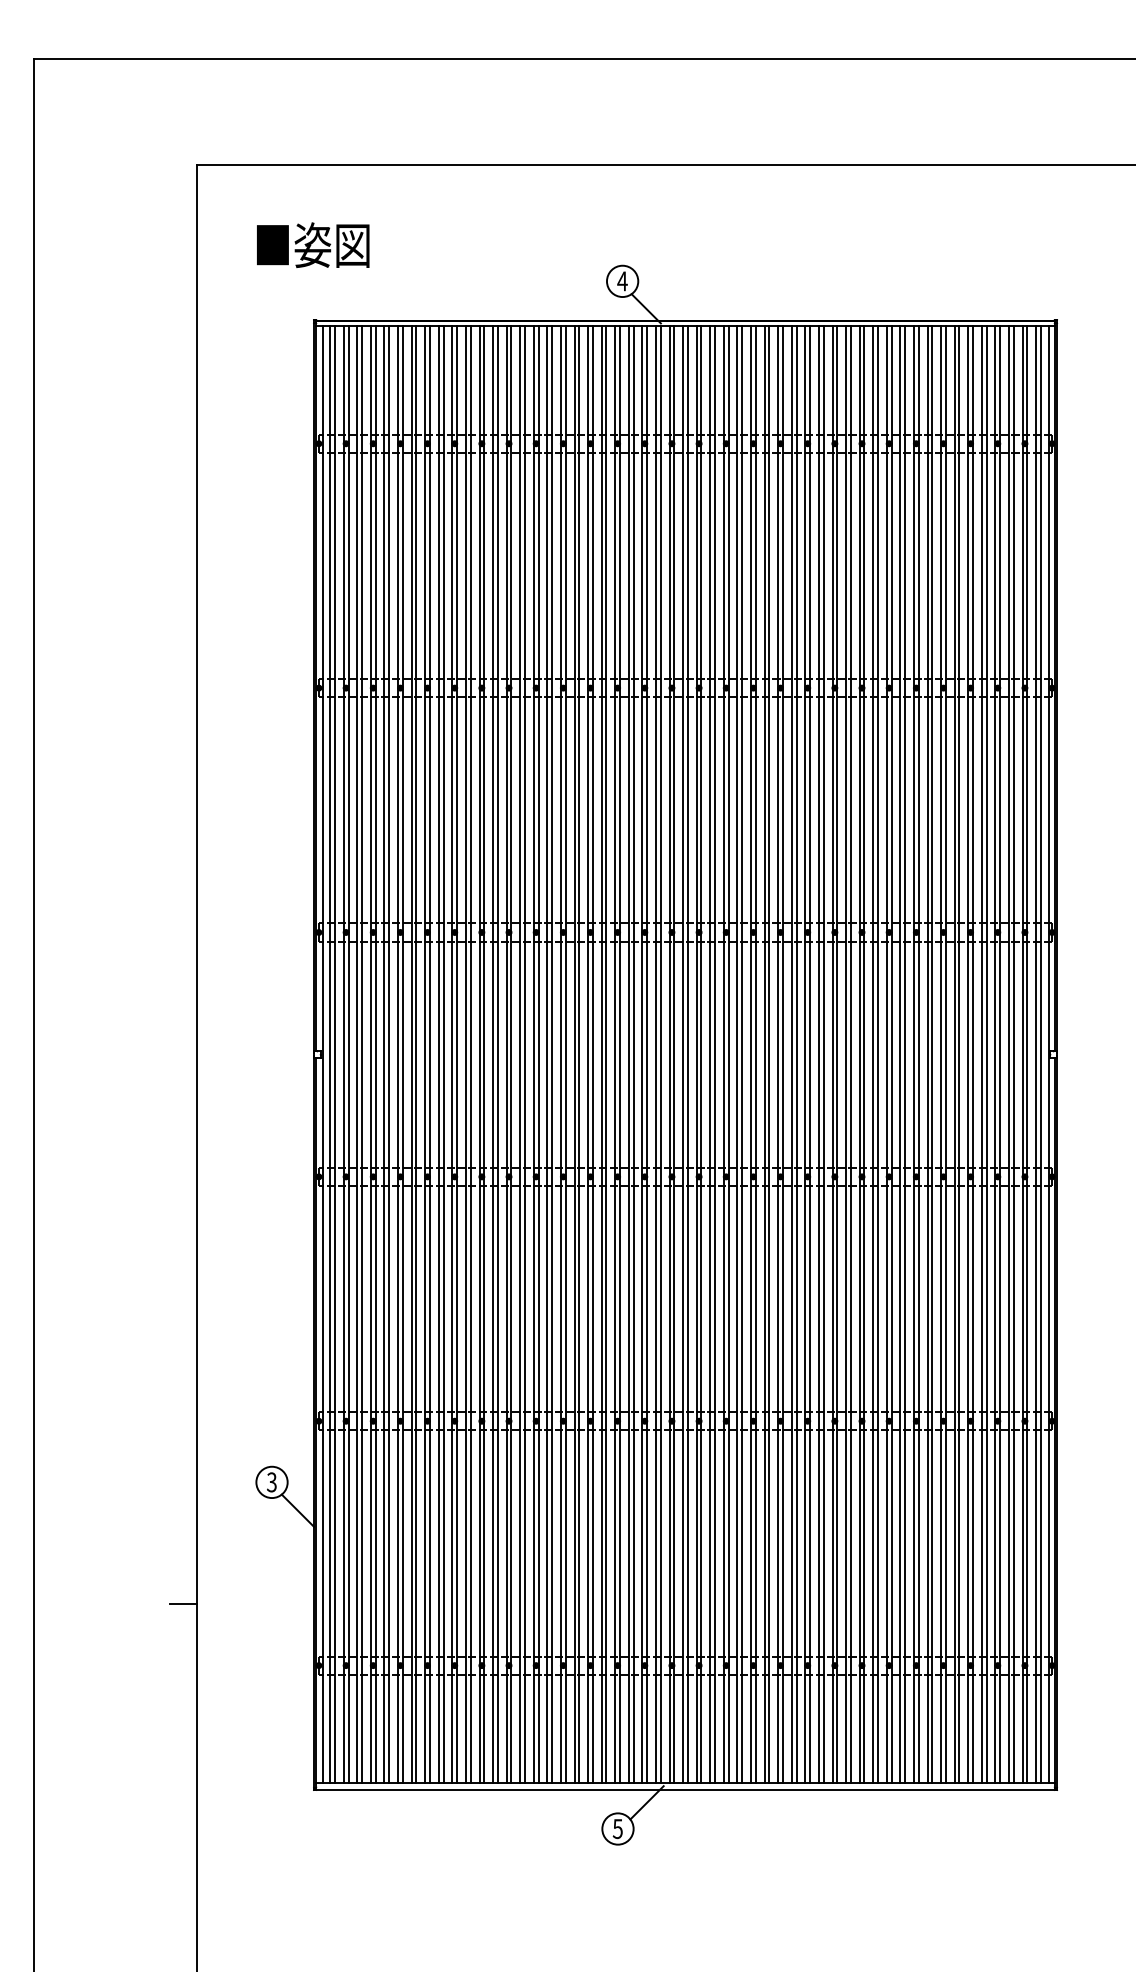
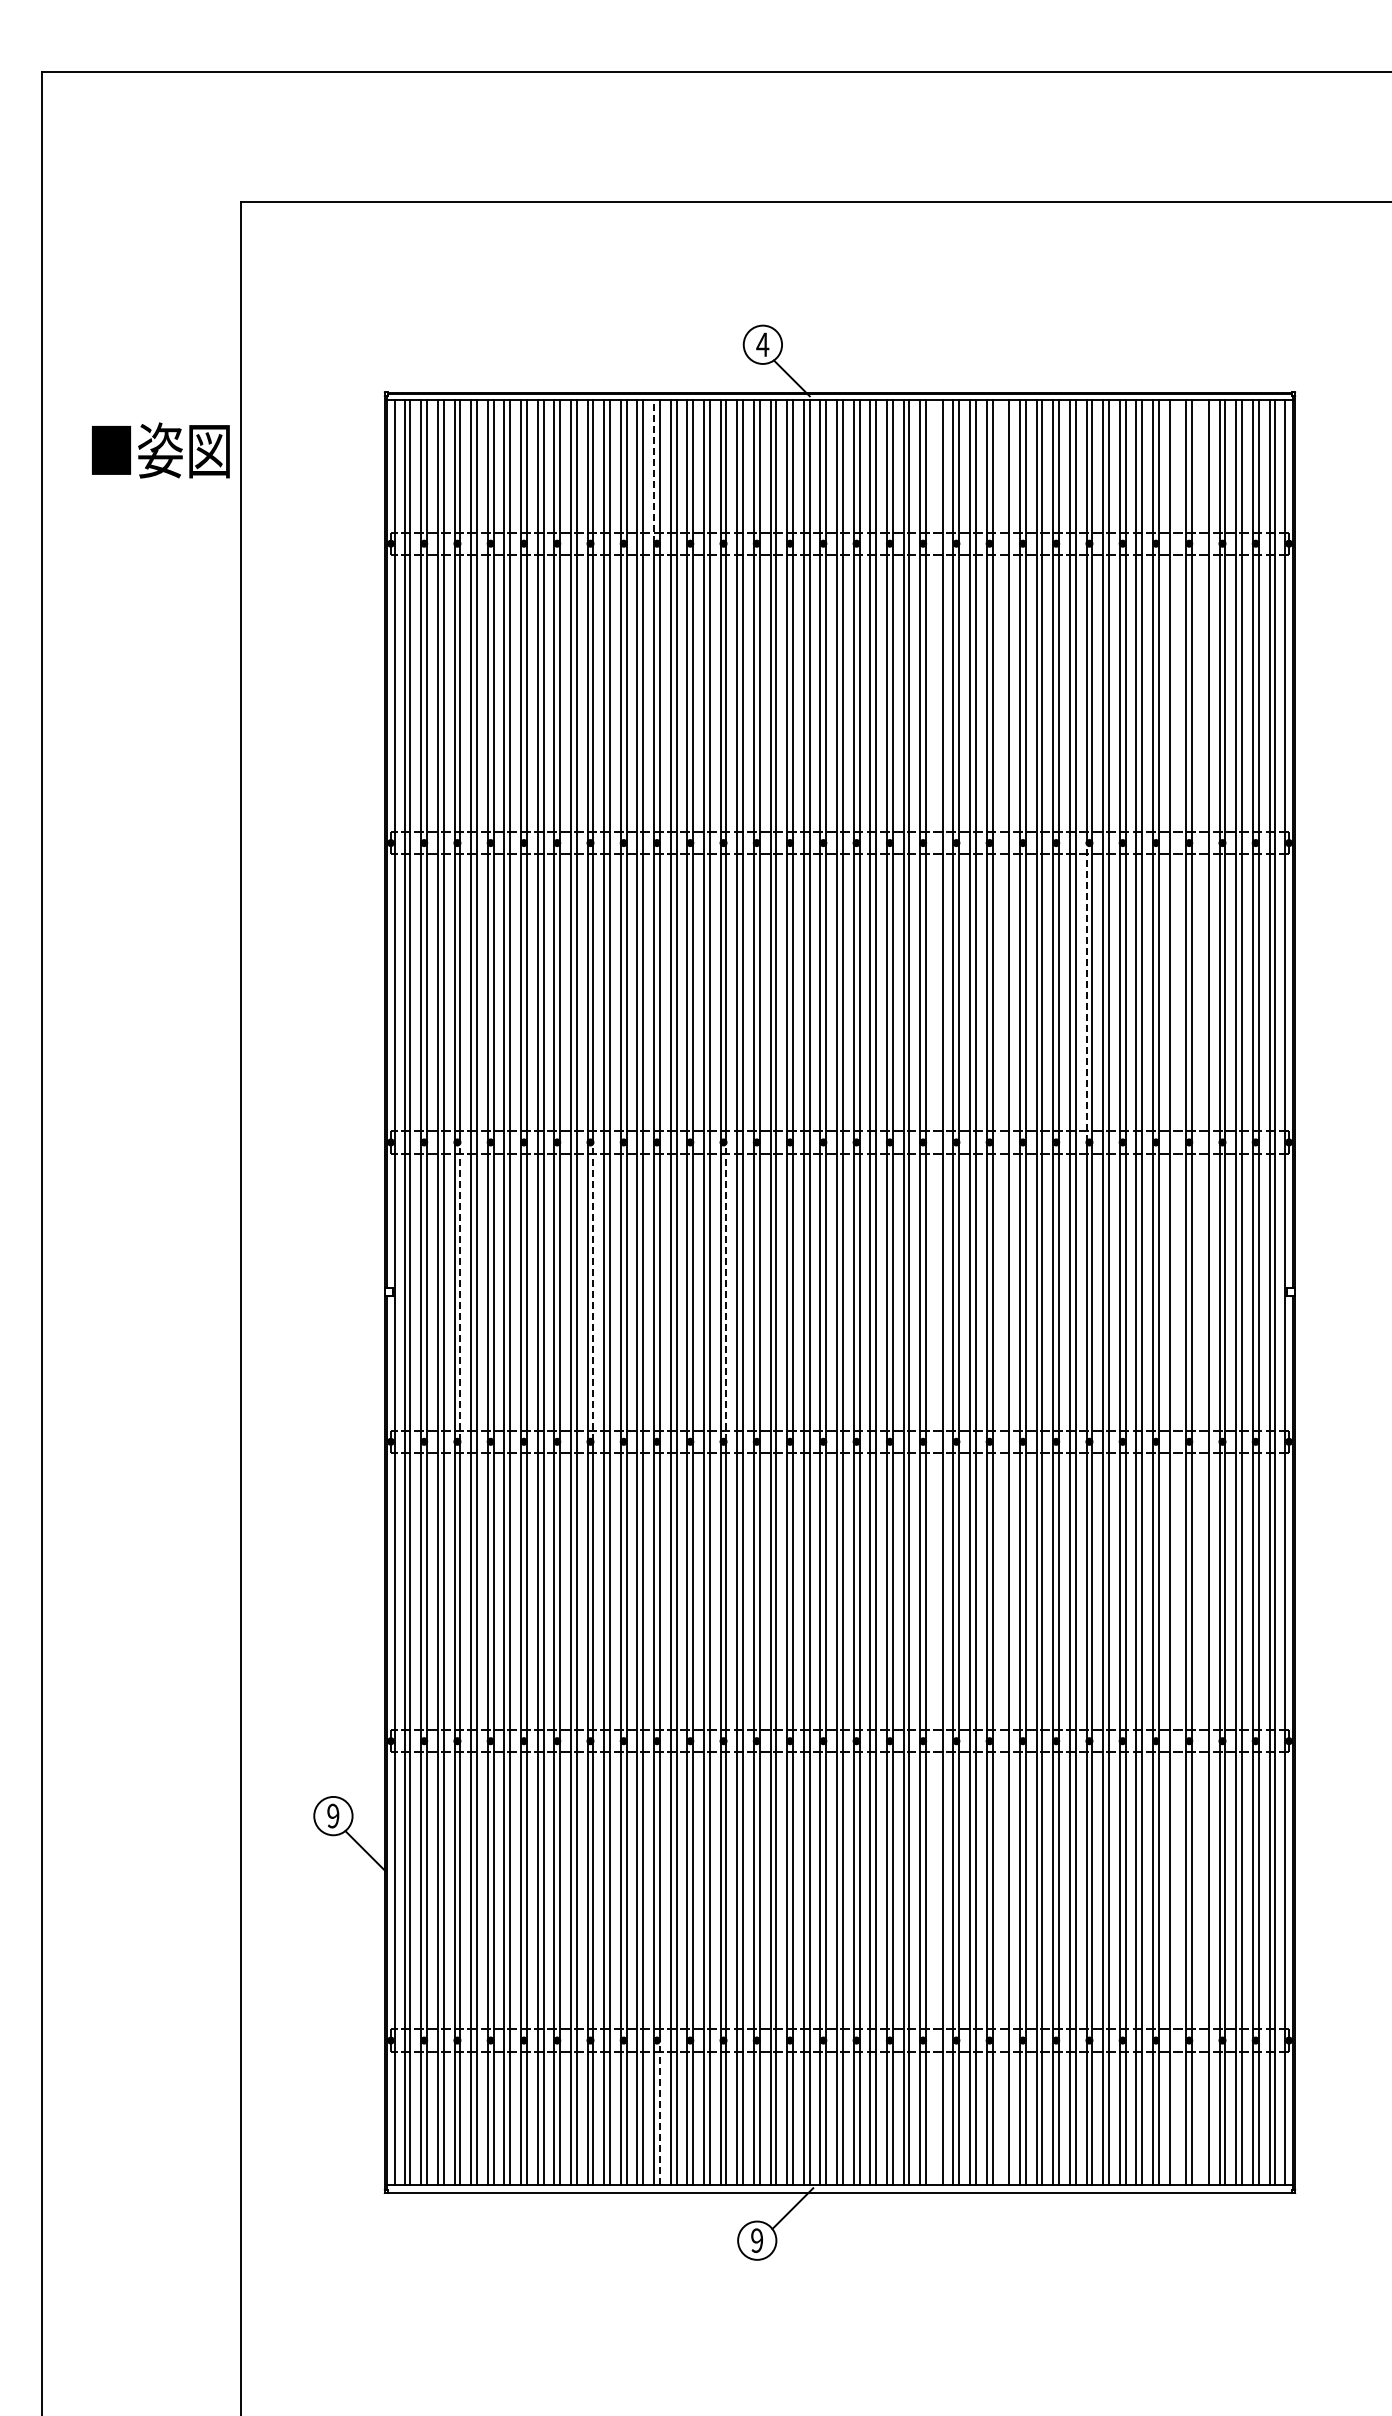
text: (312, 245) -> (160, 450), moved
line: (534, 383) -> (654, 470), solid -> dashed
line: (886, 810) -> (1086, 992), solid -> dashed
line: (375, 1054) -> (460, 1292), solid -> dashed
line: (484, 1054) -> (593, 1292), solid -> dashed
line: (592, 1054) -> (726, 1292), solid -> dashed
line: (764, 1054) -> (936, 1292), removed
line: (819, 1054) -> (1003, 1292), removed
line: (959, 1054) -> (1175, 1292), removed
line: (981, 1054) -> (1202, 1292), removed
text: (272, 1482) -> (333, 1816), 3 -> 9
line: (183, 1604) -> (224, 1965), removed
line: (538, 1725) -> (659, 2113), solid -> dashed
text: (618, 1828) -> (757, 2240), 5 -> 9

